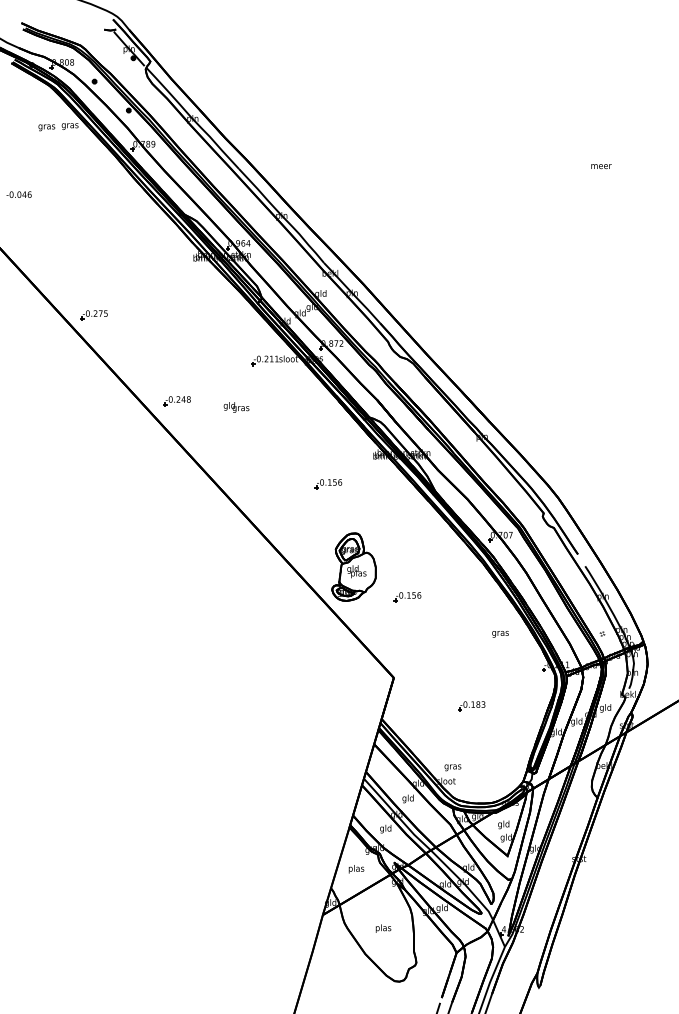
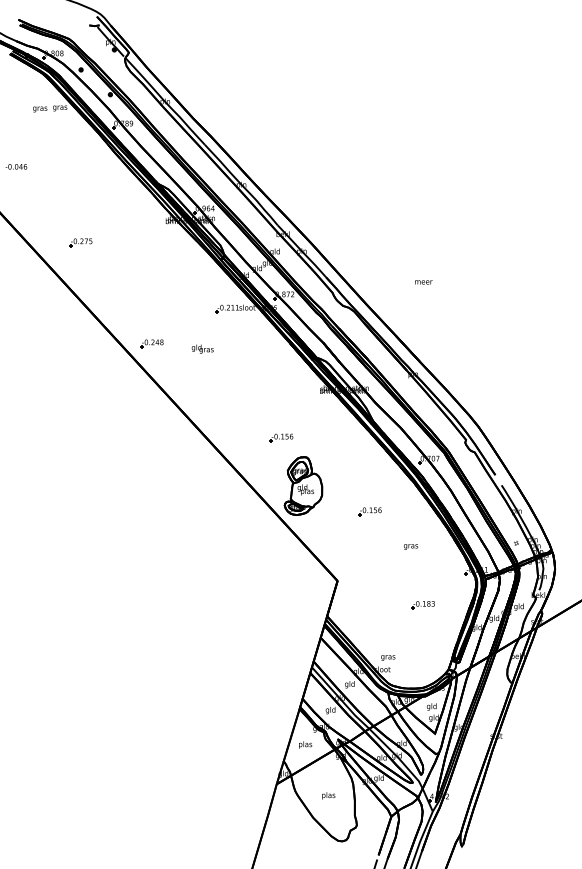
text: (601, 166) -> (423, 282), moved
part: (93, 315) -> (80, 242), moved
part: (328, 484) -> (281, 438), moved
part: (407, 597) -> (369, 512), moved
text: (500, 634) -> (410, 547), moved
part: (471, 706) -> (422, 605), moved

